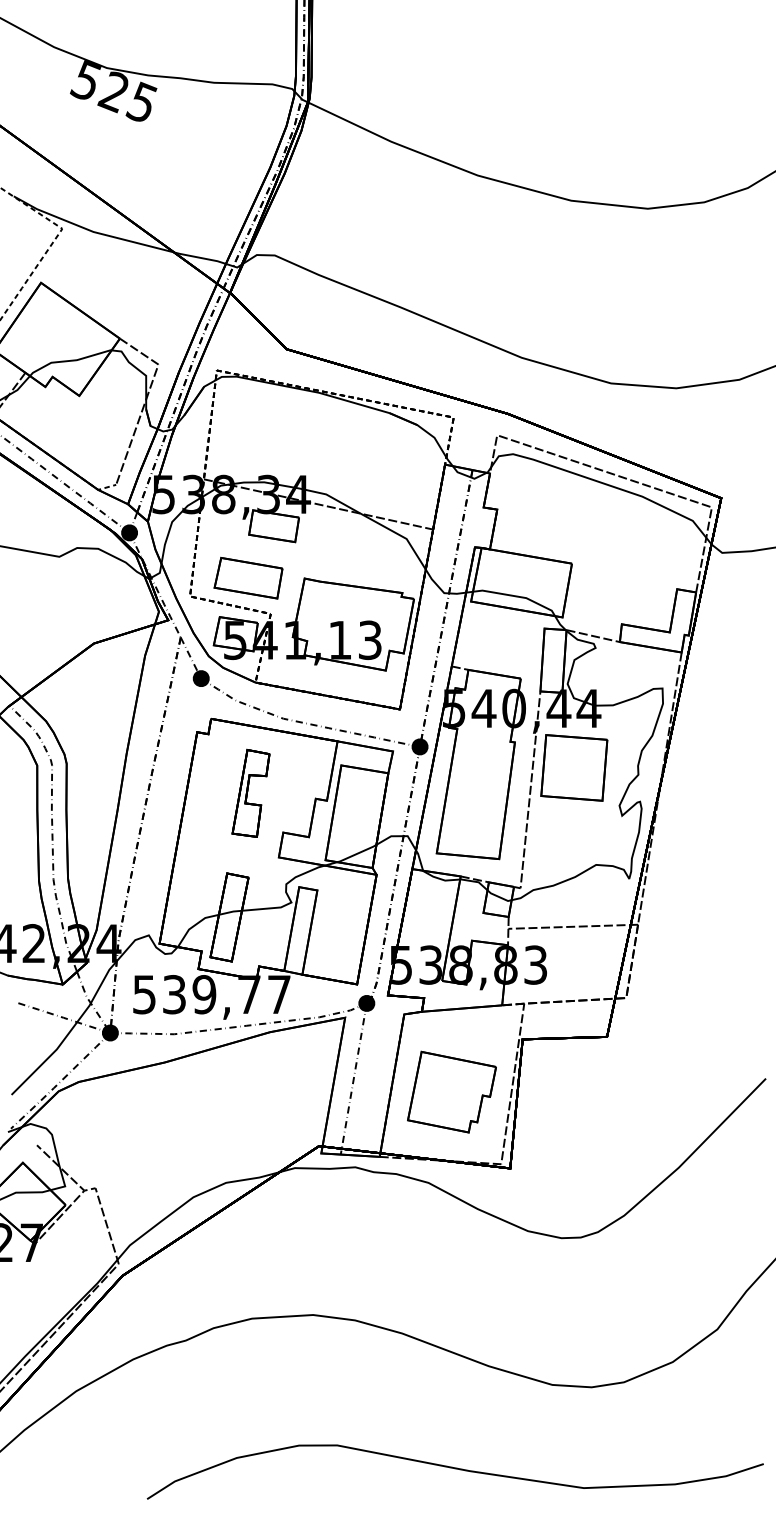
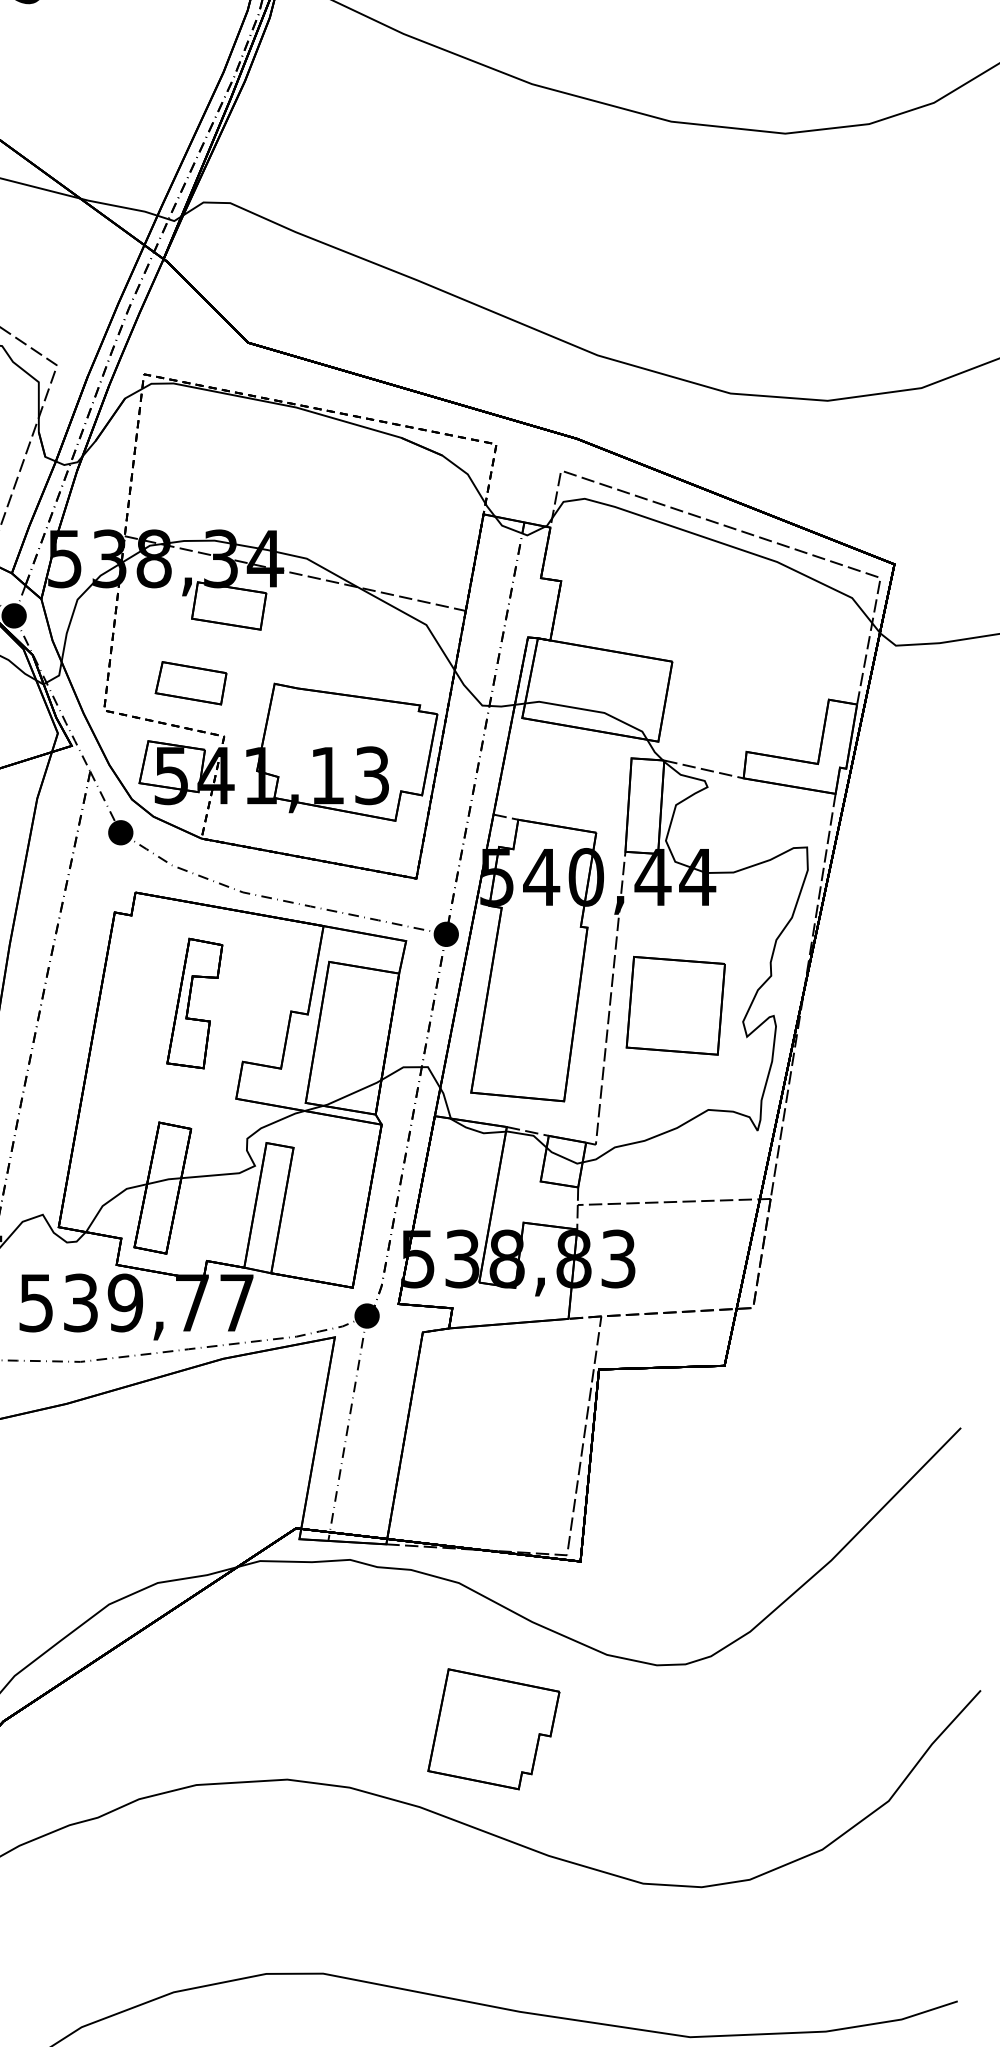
part: (248, 577) -> (191, 682), size x0.7
part: (574, 767) -> (676, 1005), moved
part: (451, 1091) -> (493, 1728), moved

